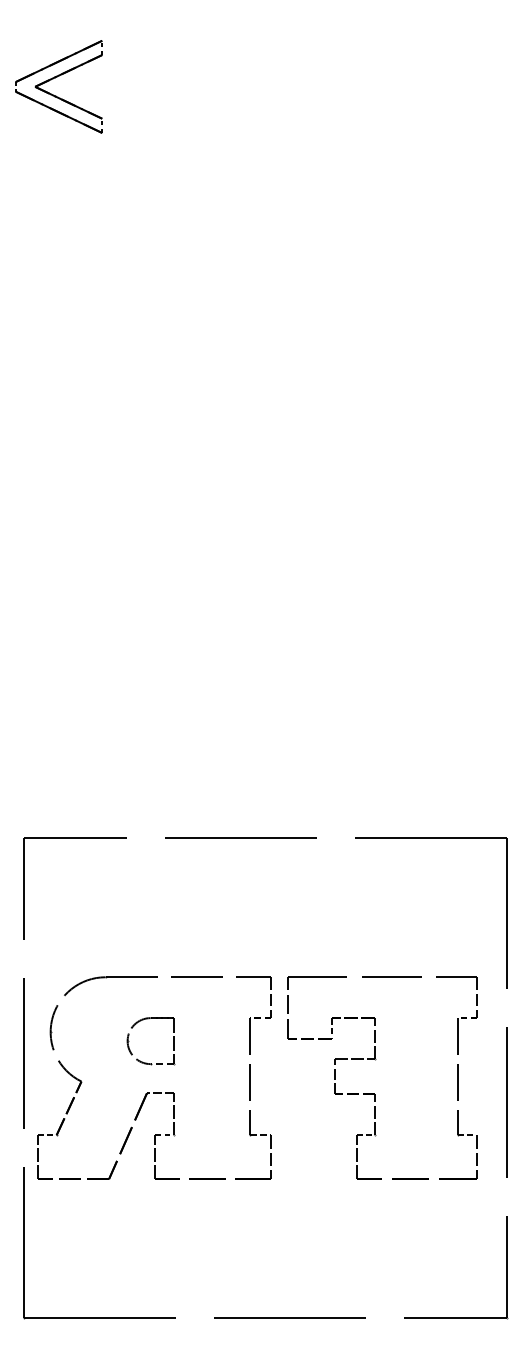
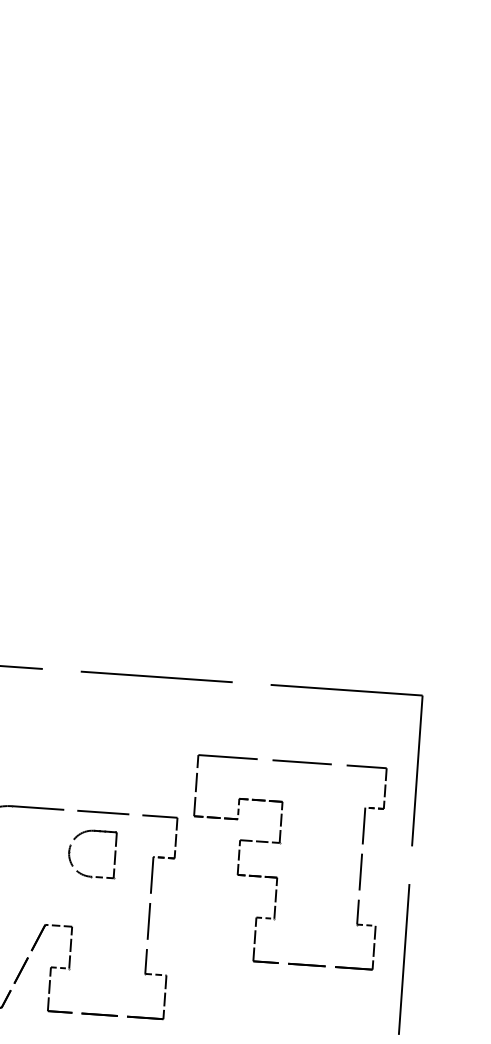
part: (129, 1041) -> (71, 852), moved
part: (374, 1093) -> (276, 877), moved

